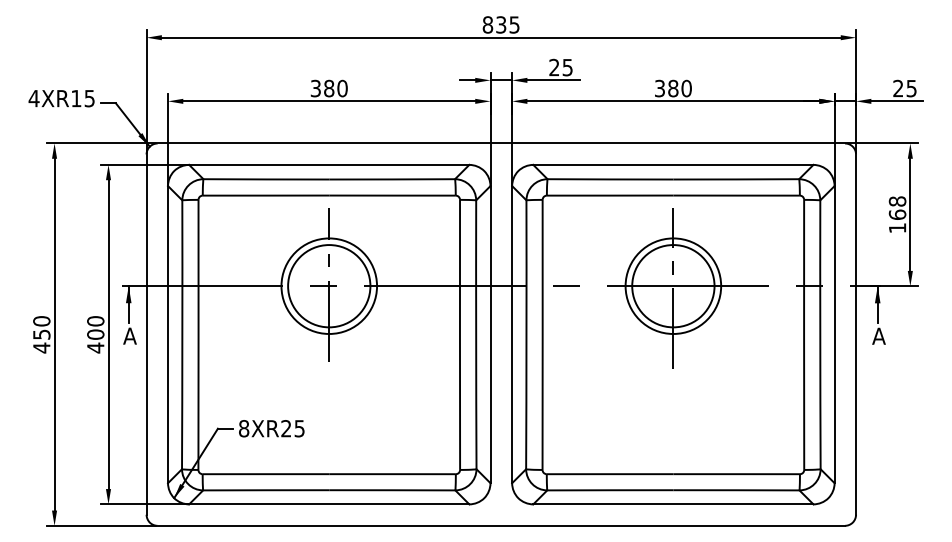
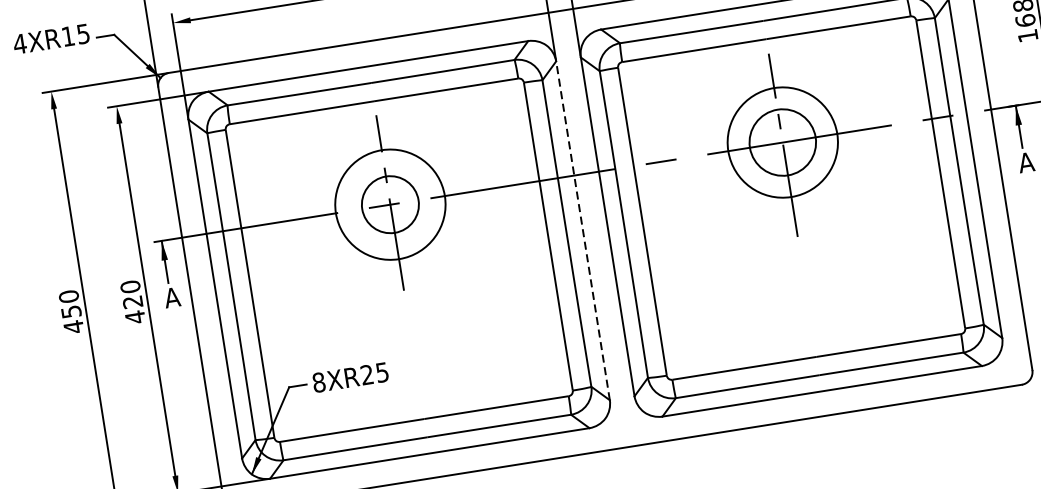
circle: (329, 286) -> (390, 204), size x0.6
circle: (673, 286) -> (782, 142), size x0.7
text: (95, 334) -> (132, 301), 400 -> 420
line: (490, 334) -> (582, 230), solid -> dashed

